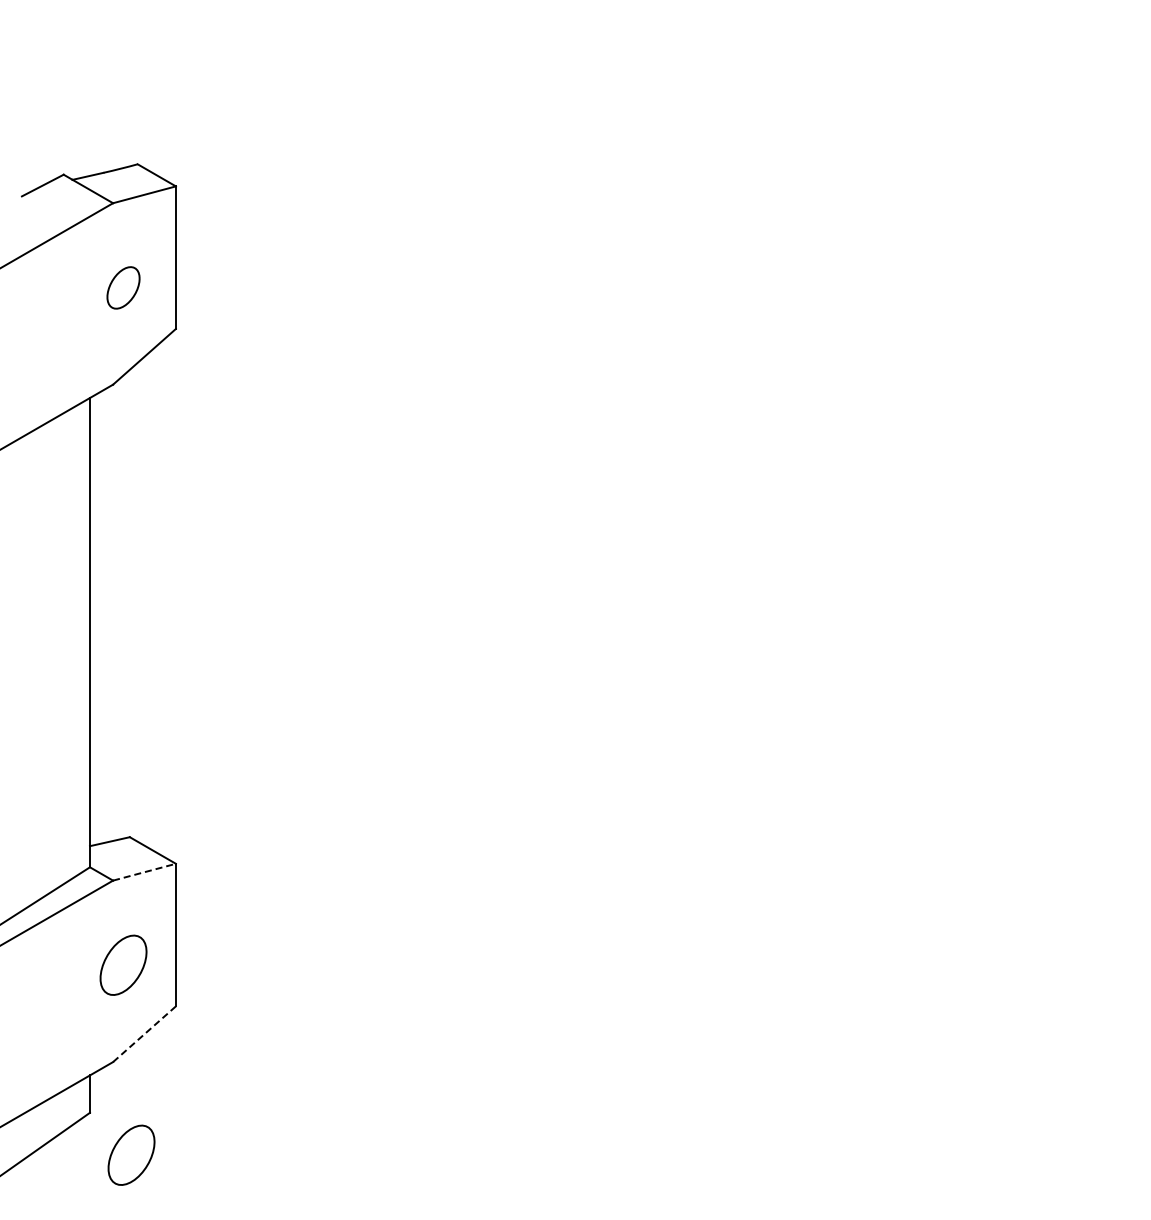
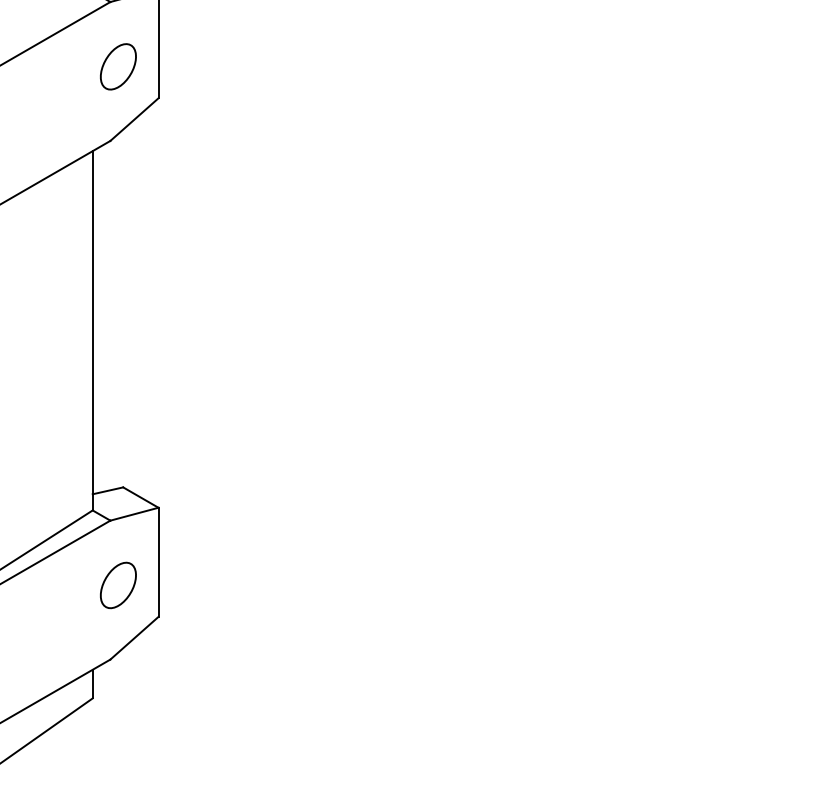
part: (123, 287) -> (118, 66), size x1.43
line: (144, 872) -> (134, 514), dashed -> solid
line: (144, 1034) -> (134, 638), dashed -> solid
part: (131, 1154) -> (124, 730), removed

